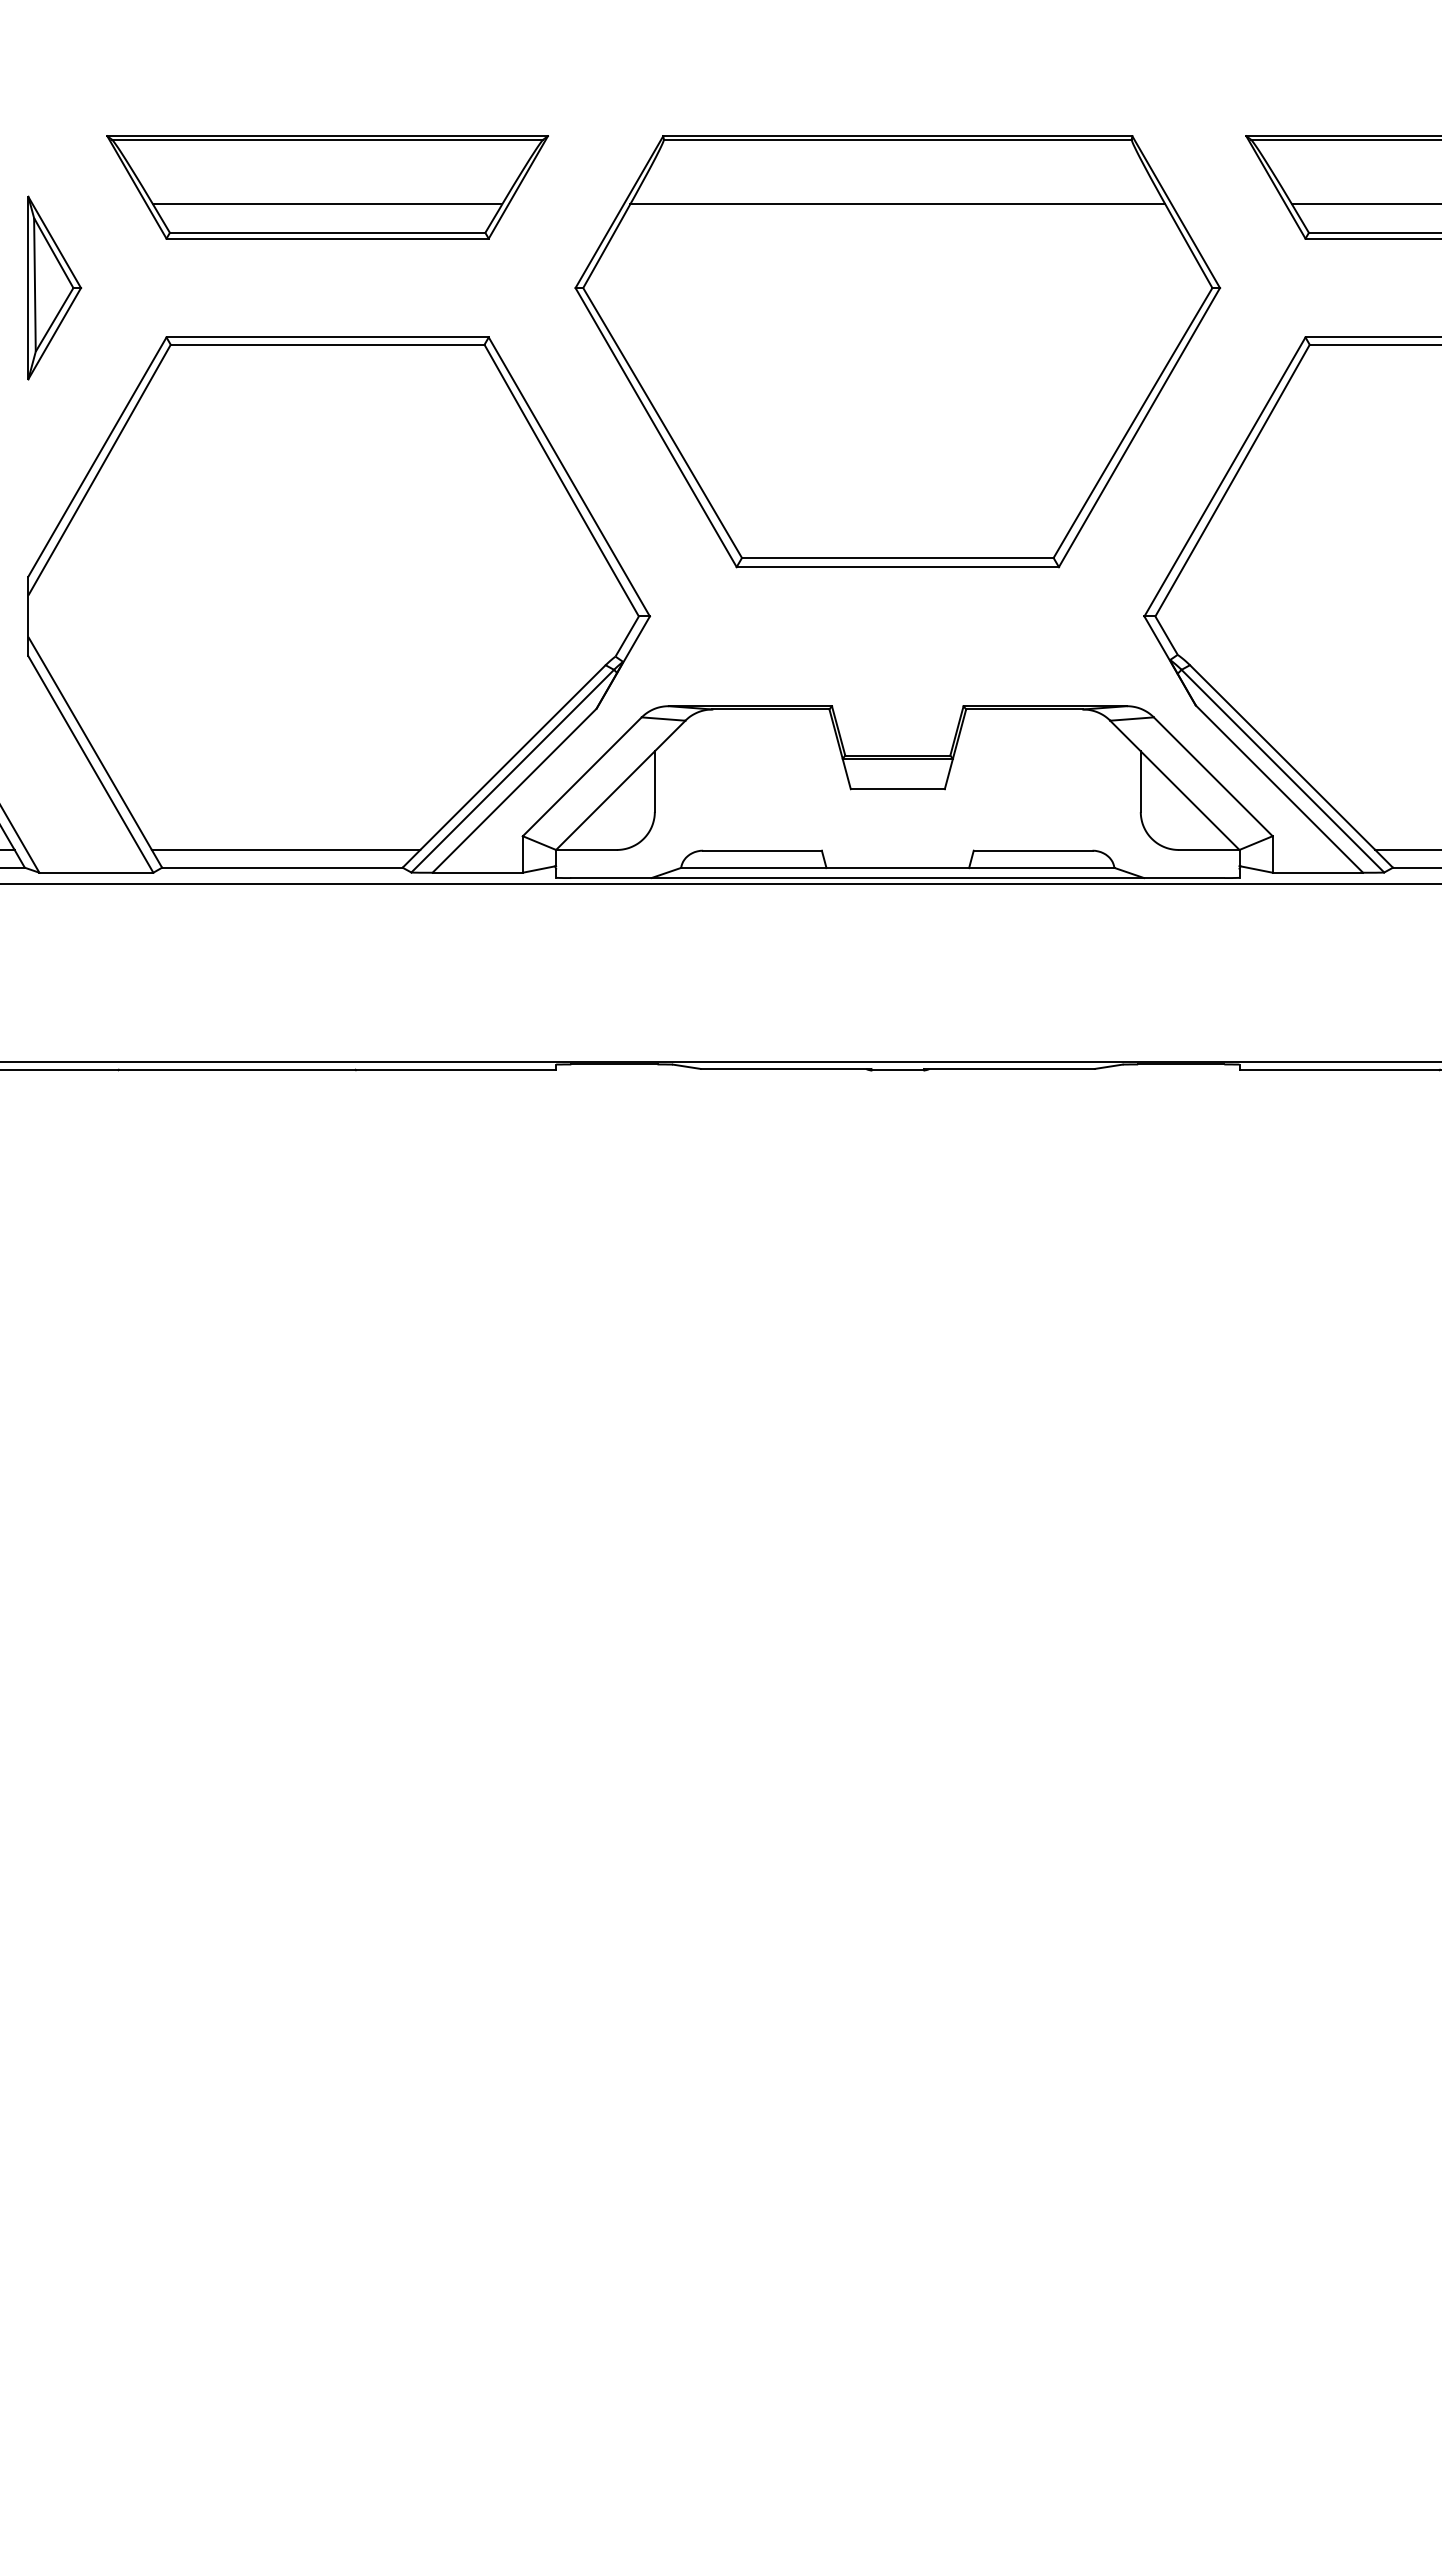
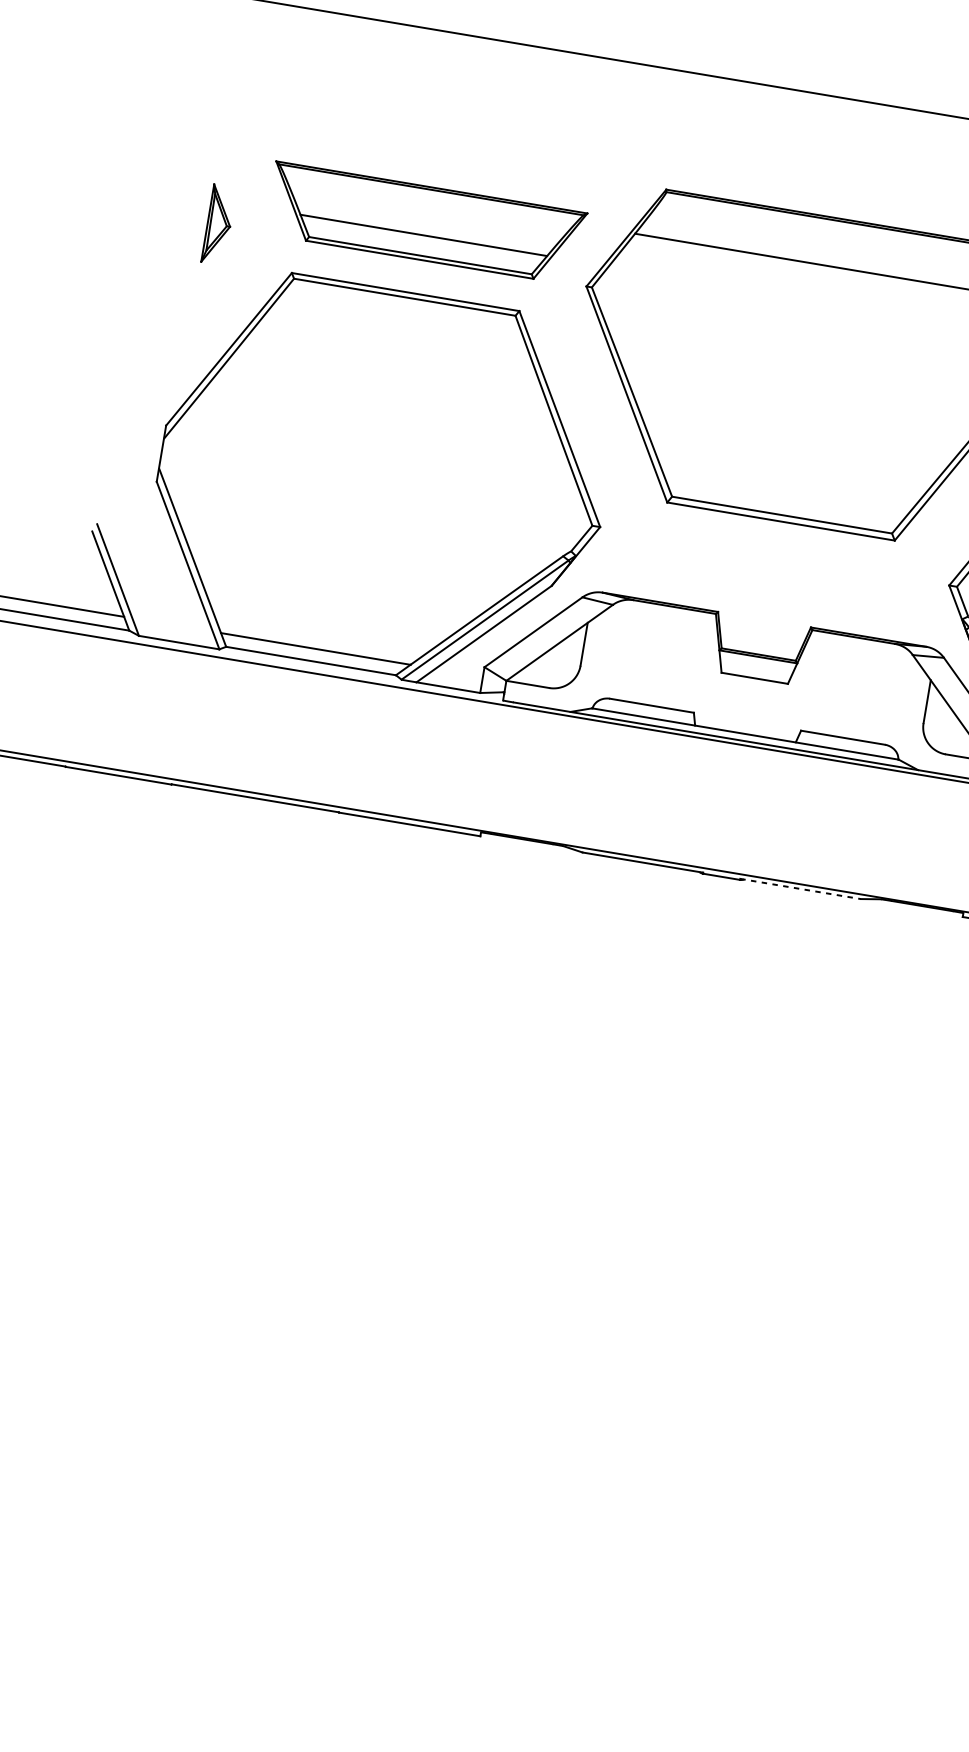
part: (327, 187) -> (425, 223), moved
part: (54, 287) -> (218, 224), size x0.6
line: (1009, 1068) -> (800, 888), solid -> dashed

